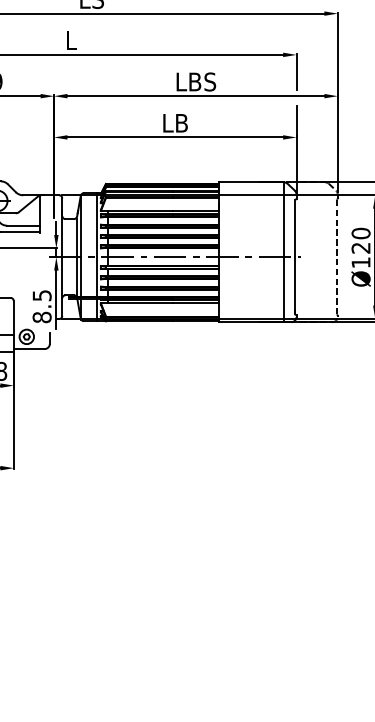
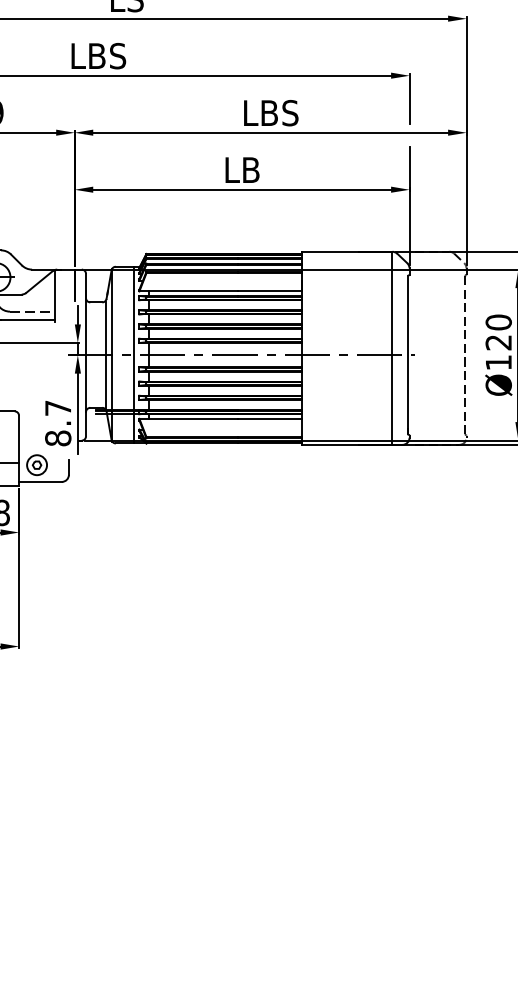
text: (71, 40) -> (98, 55), L -> LBS
line: (23, 225) -> (32, 311), solid -> dashed
text: (42, 295) -> (58, 408), 8.5 -> 8.7

